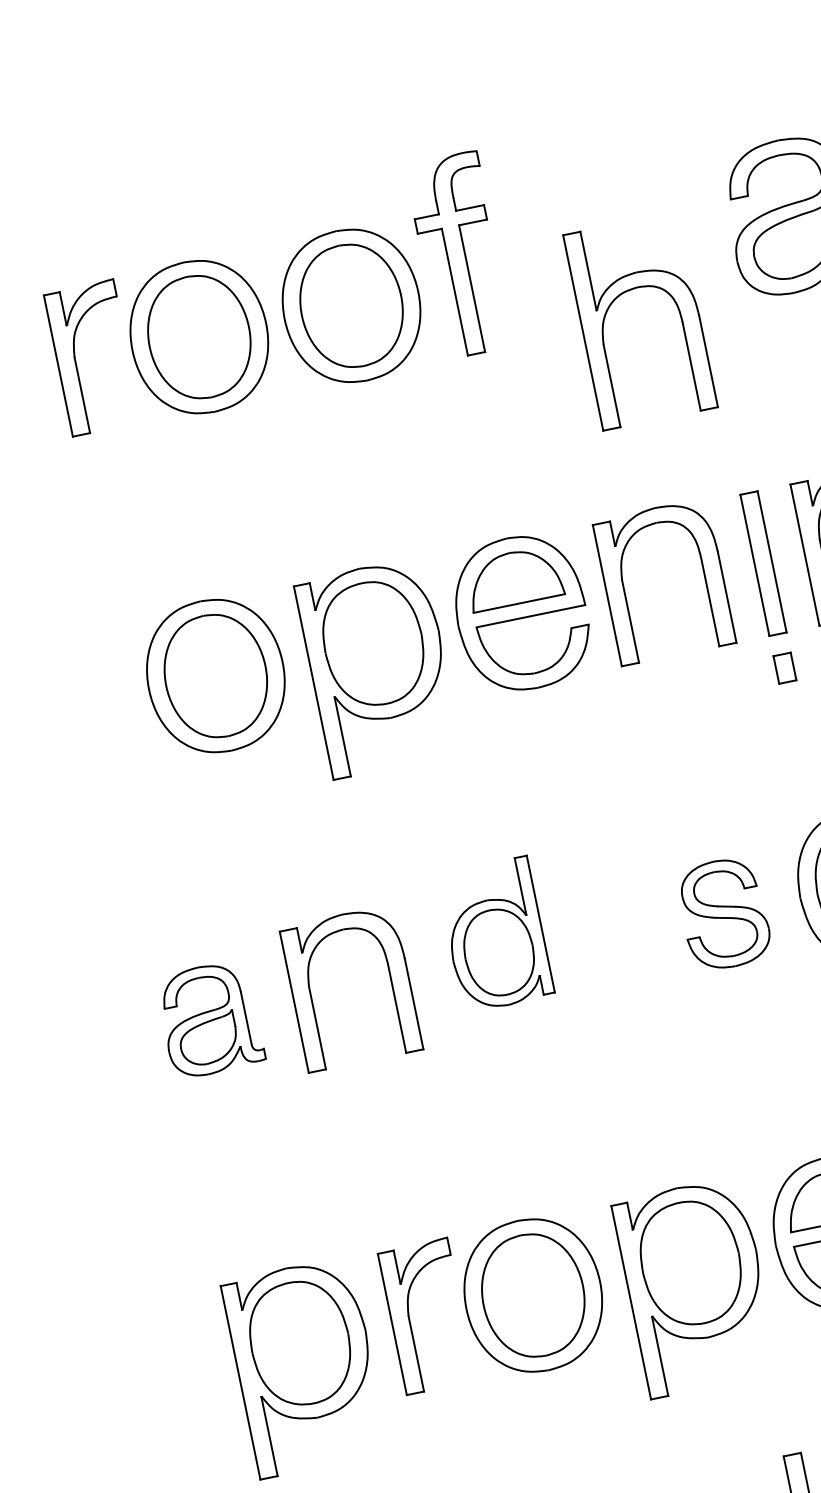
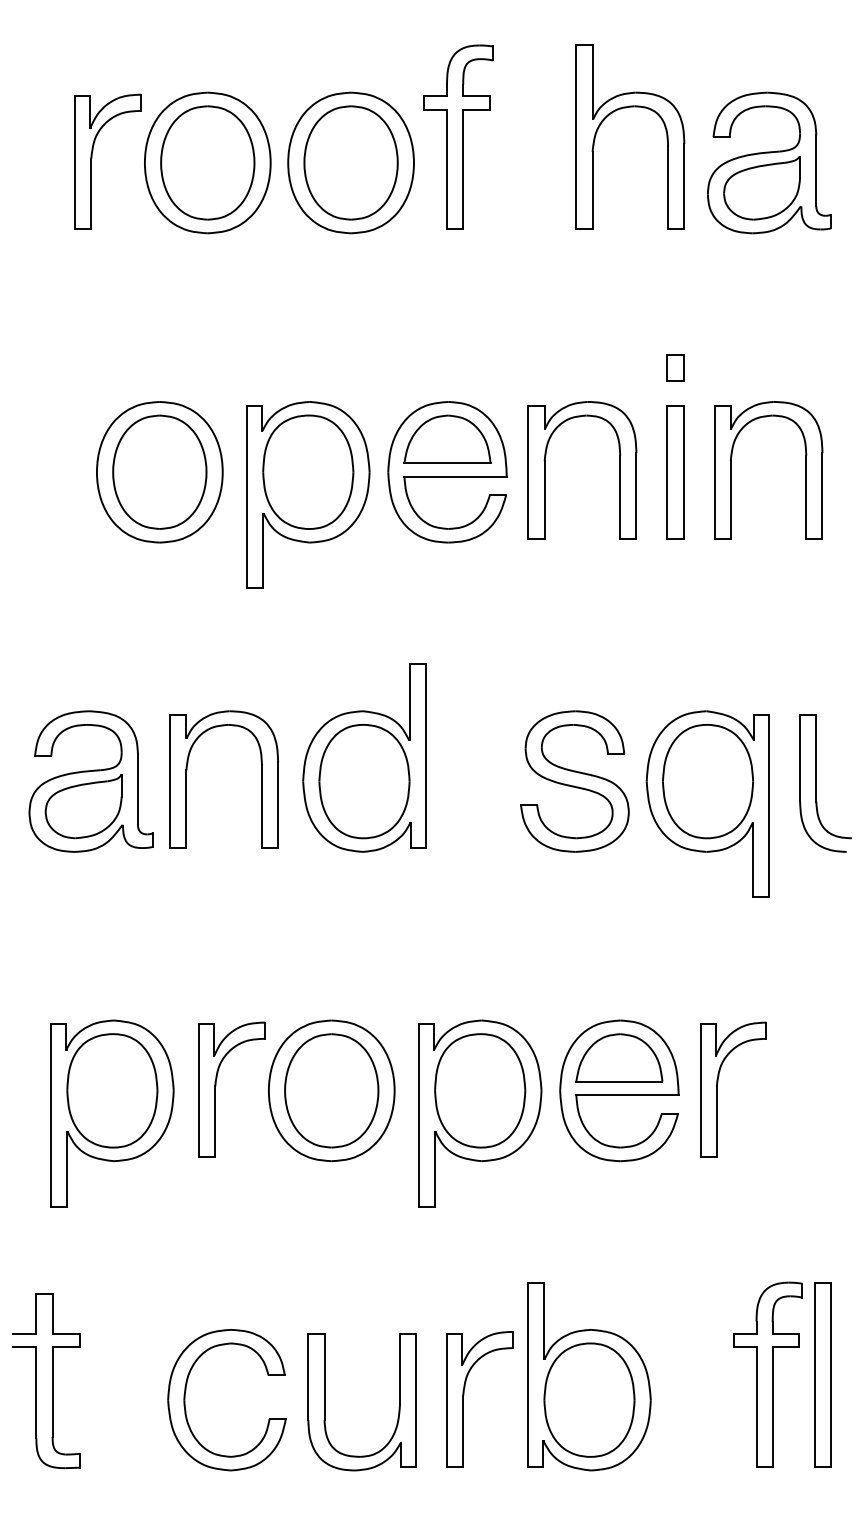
part: (630, 291) -> (626, 108), moved
part: (784, 667) -> (675, 367), moved
part: (723, 914) -> (574, 781), size x1.43
part: (495, 934) -> (364, 757), size x1.43
part: (209, 1019) -> (90, 781), size x1.43

